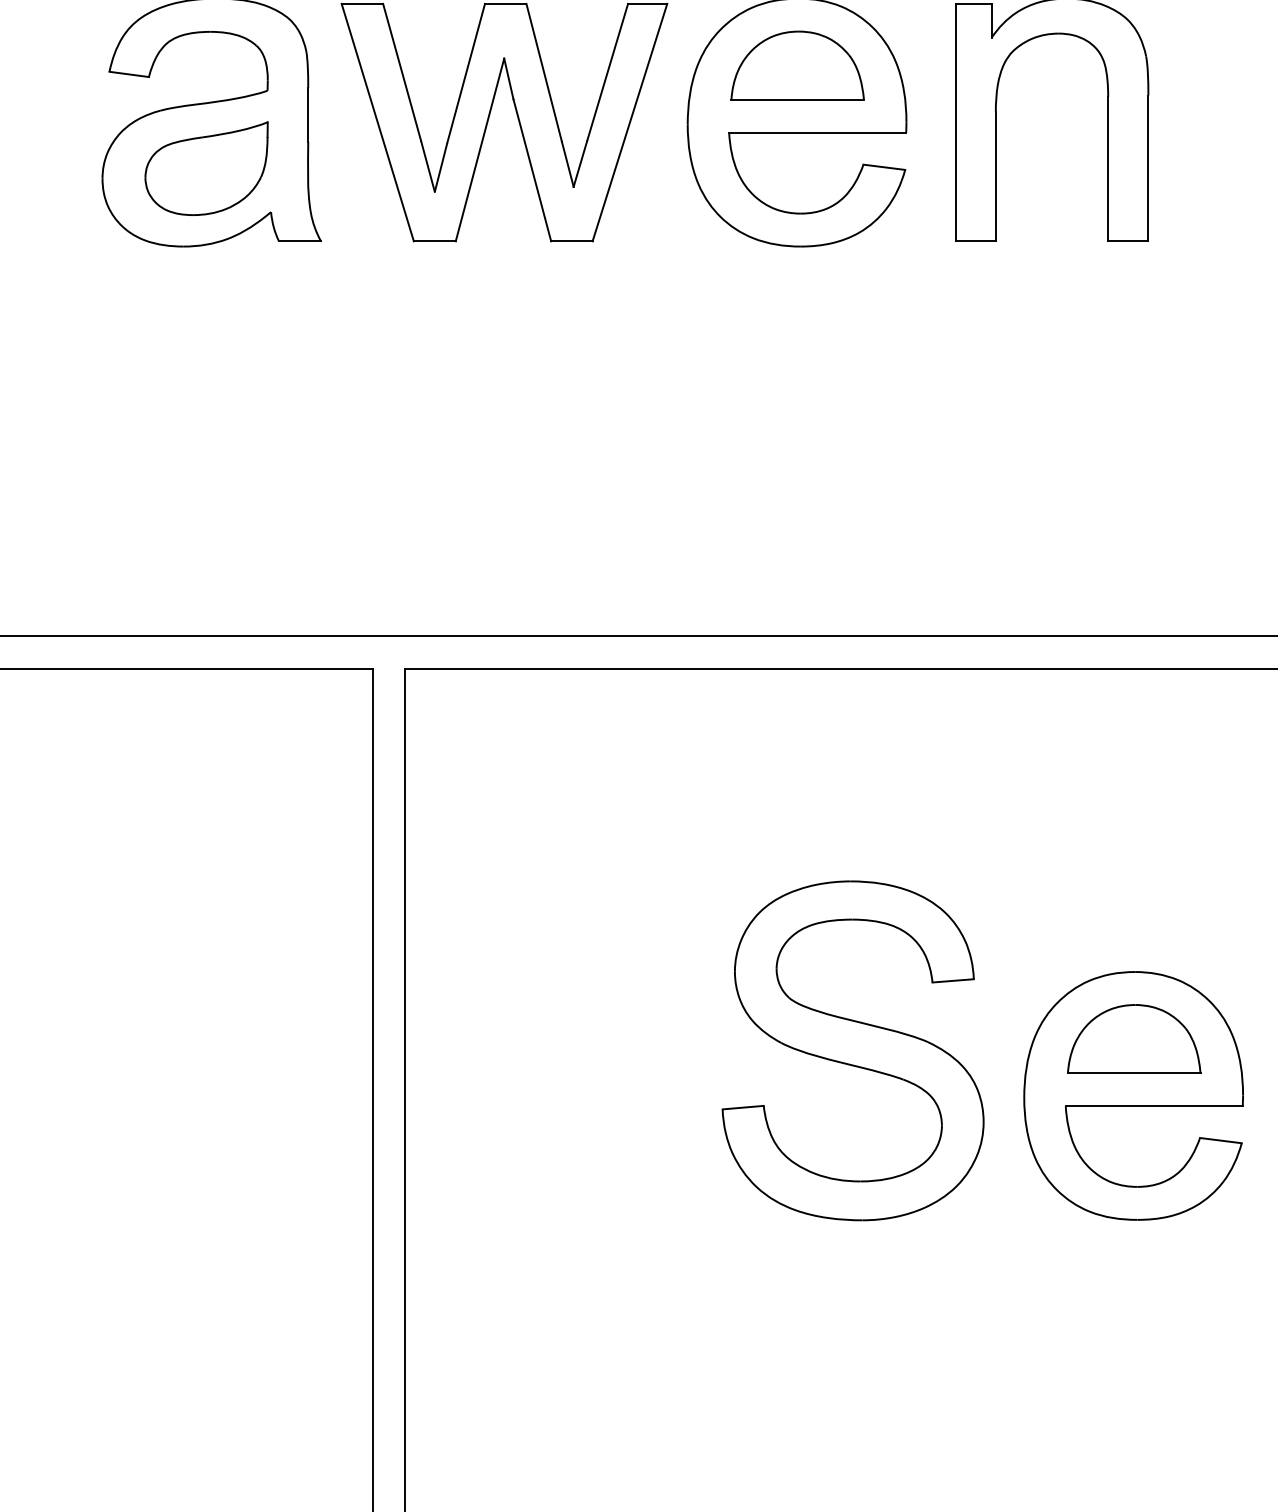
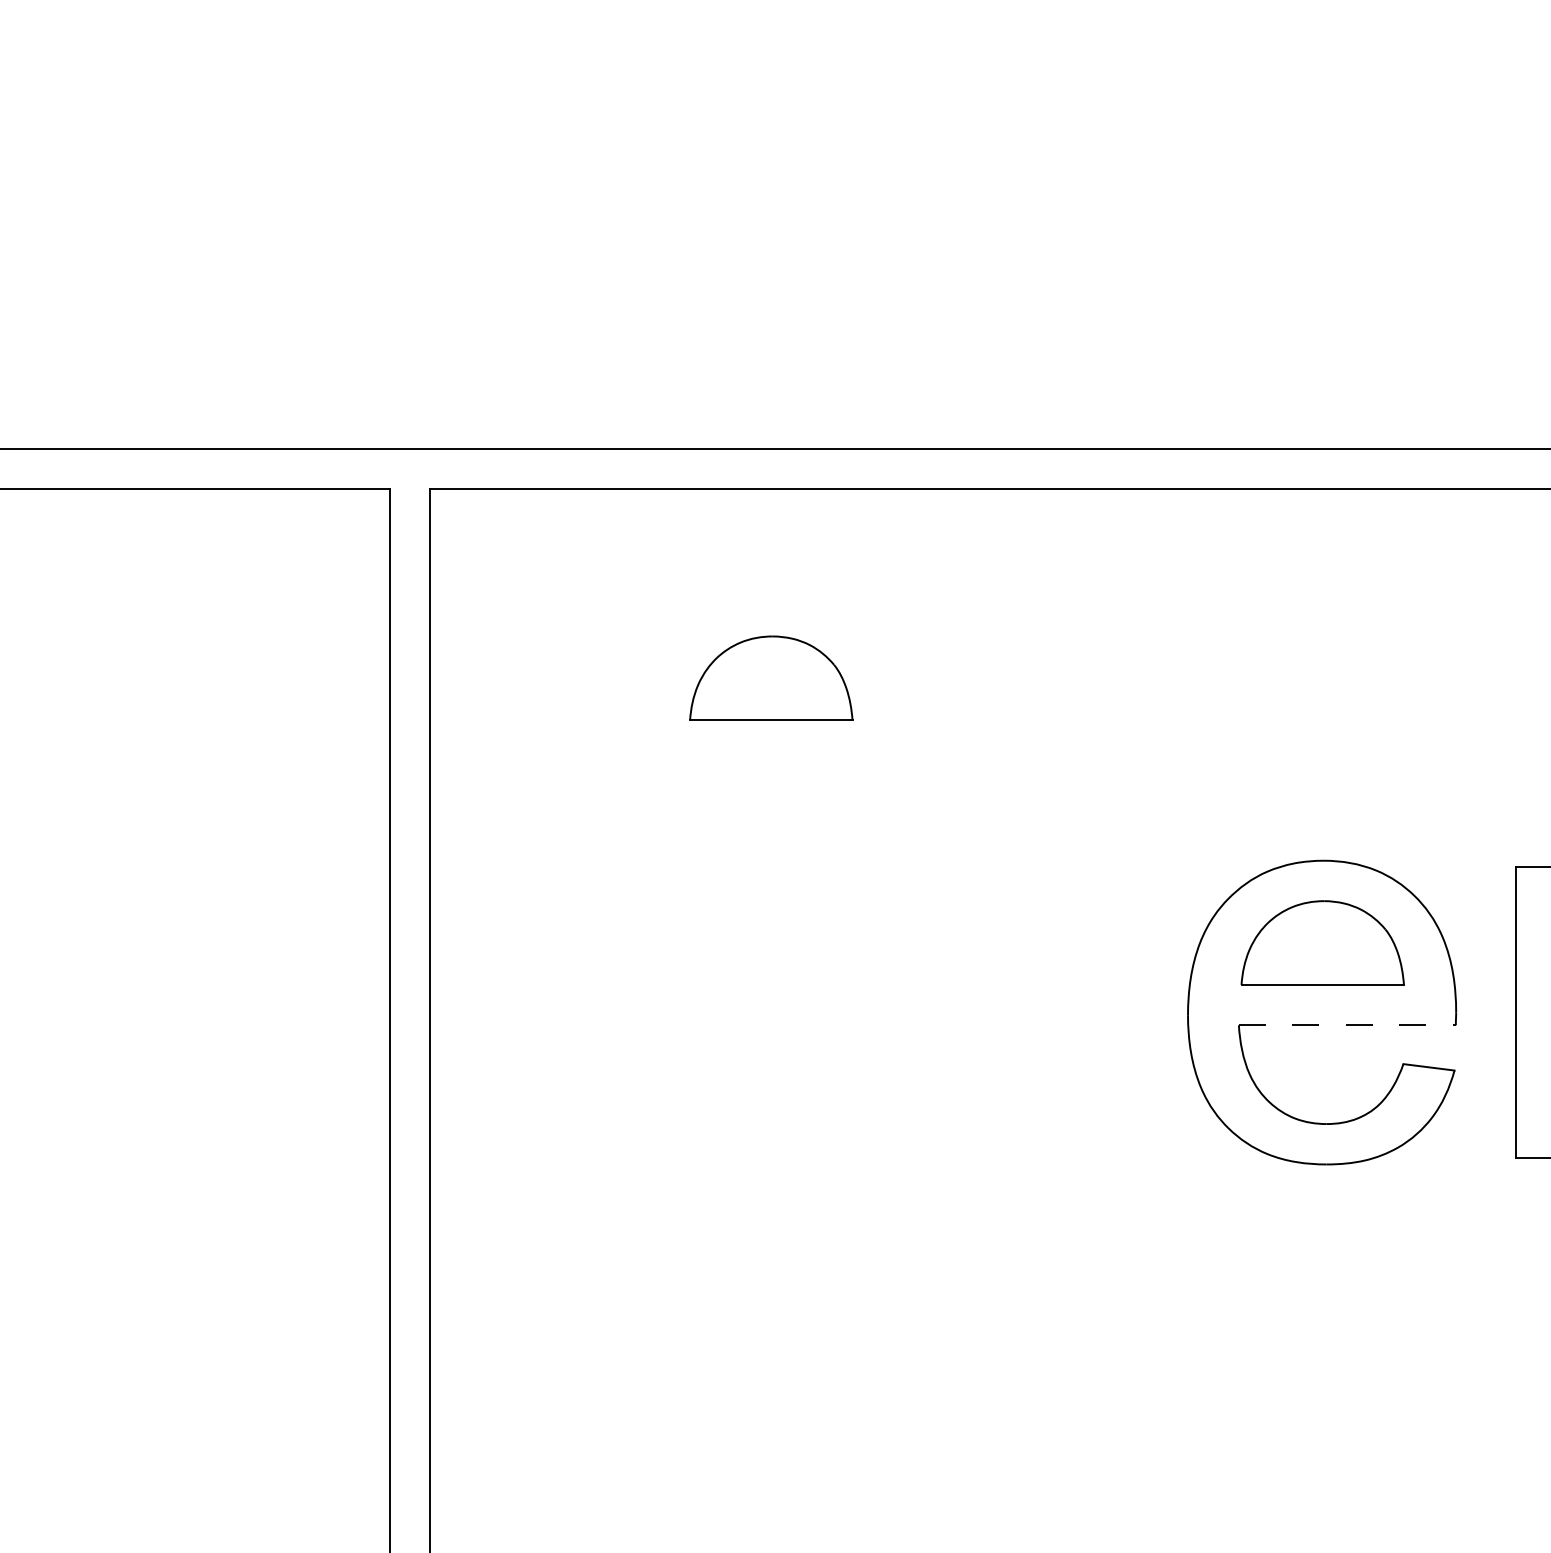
part: (684, 822) -> (771, 677), added
part: (852, 1050) -> (977, 956), removed
line: (1154, 1106) -> (1347, 1025), solid -> dashed

